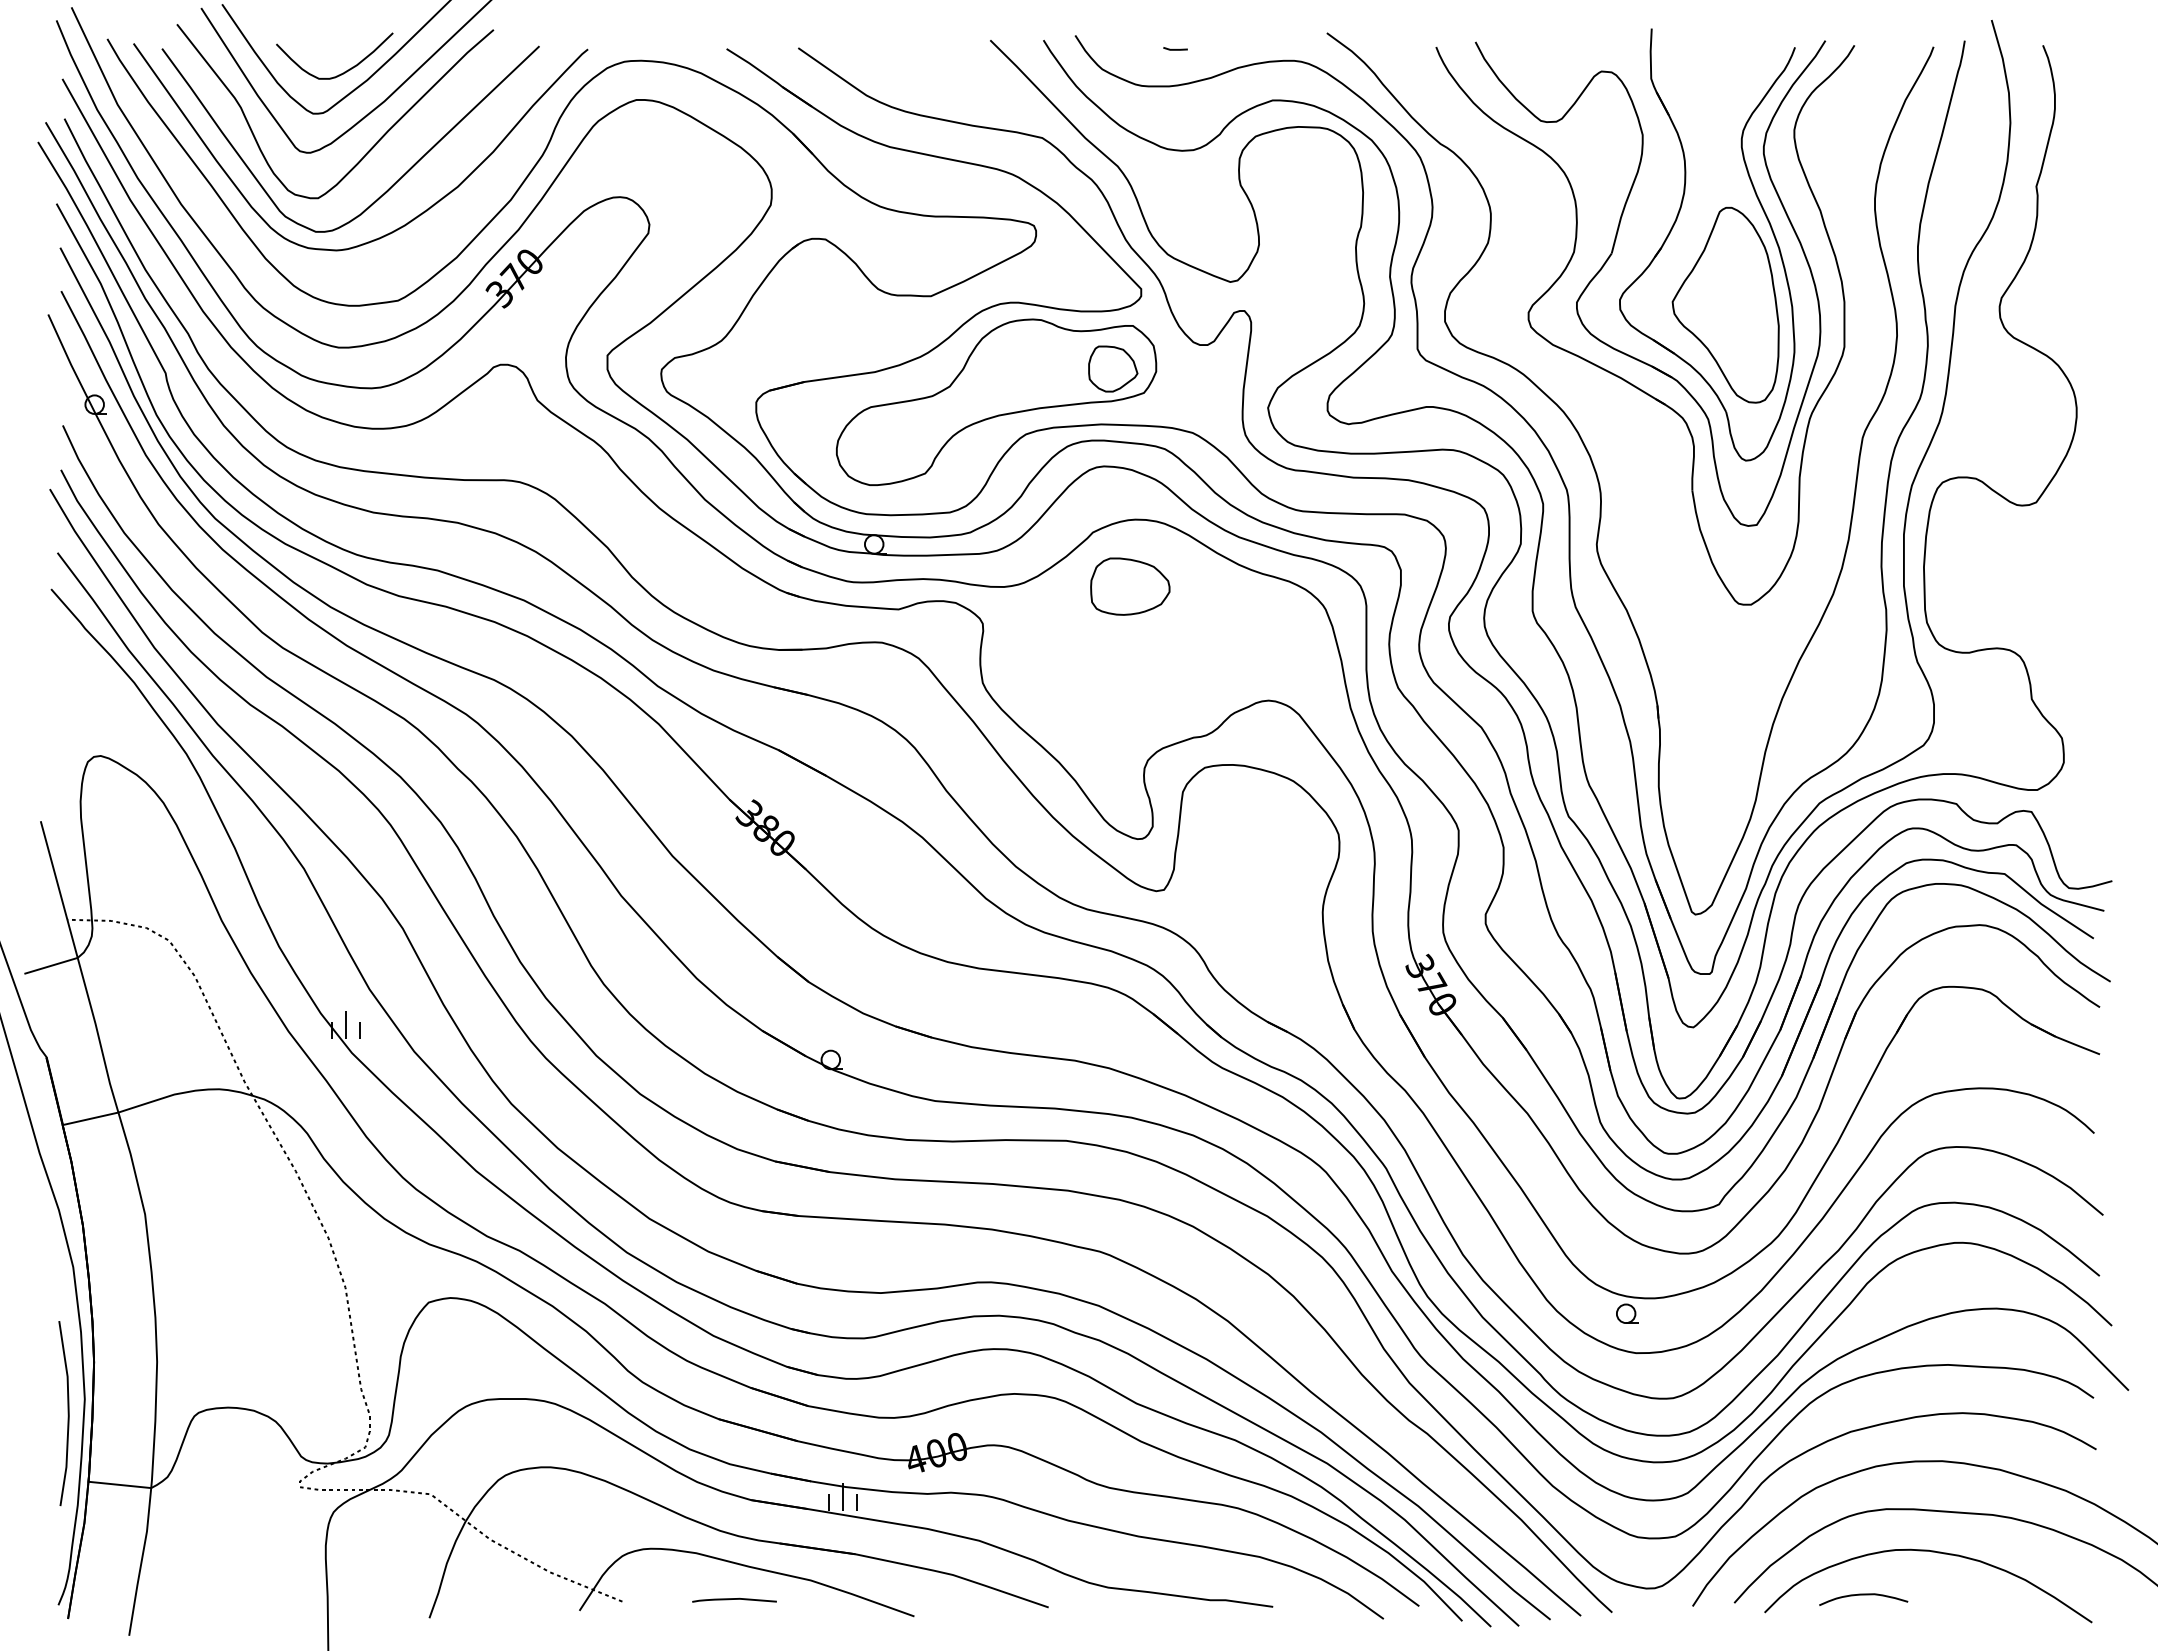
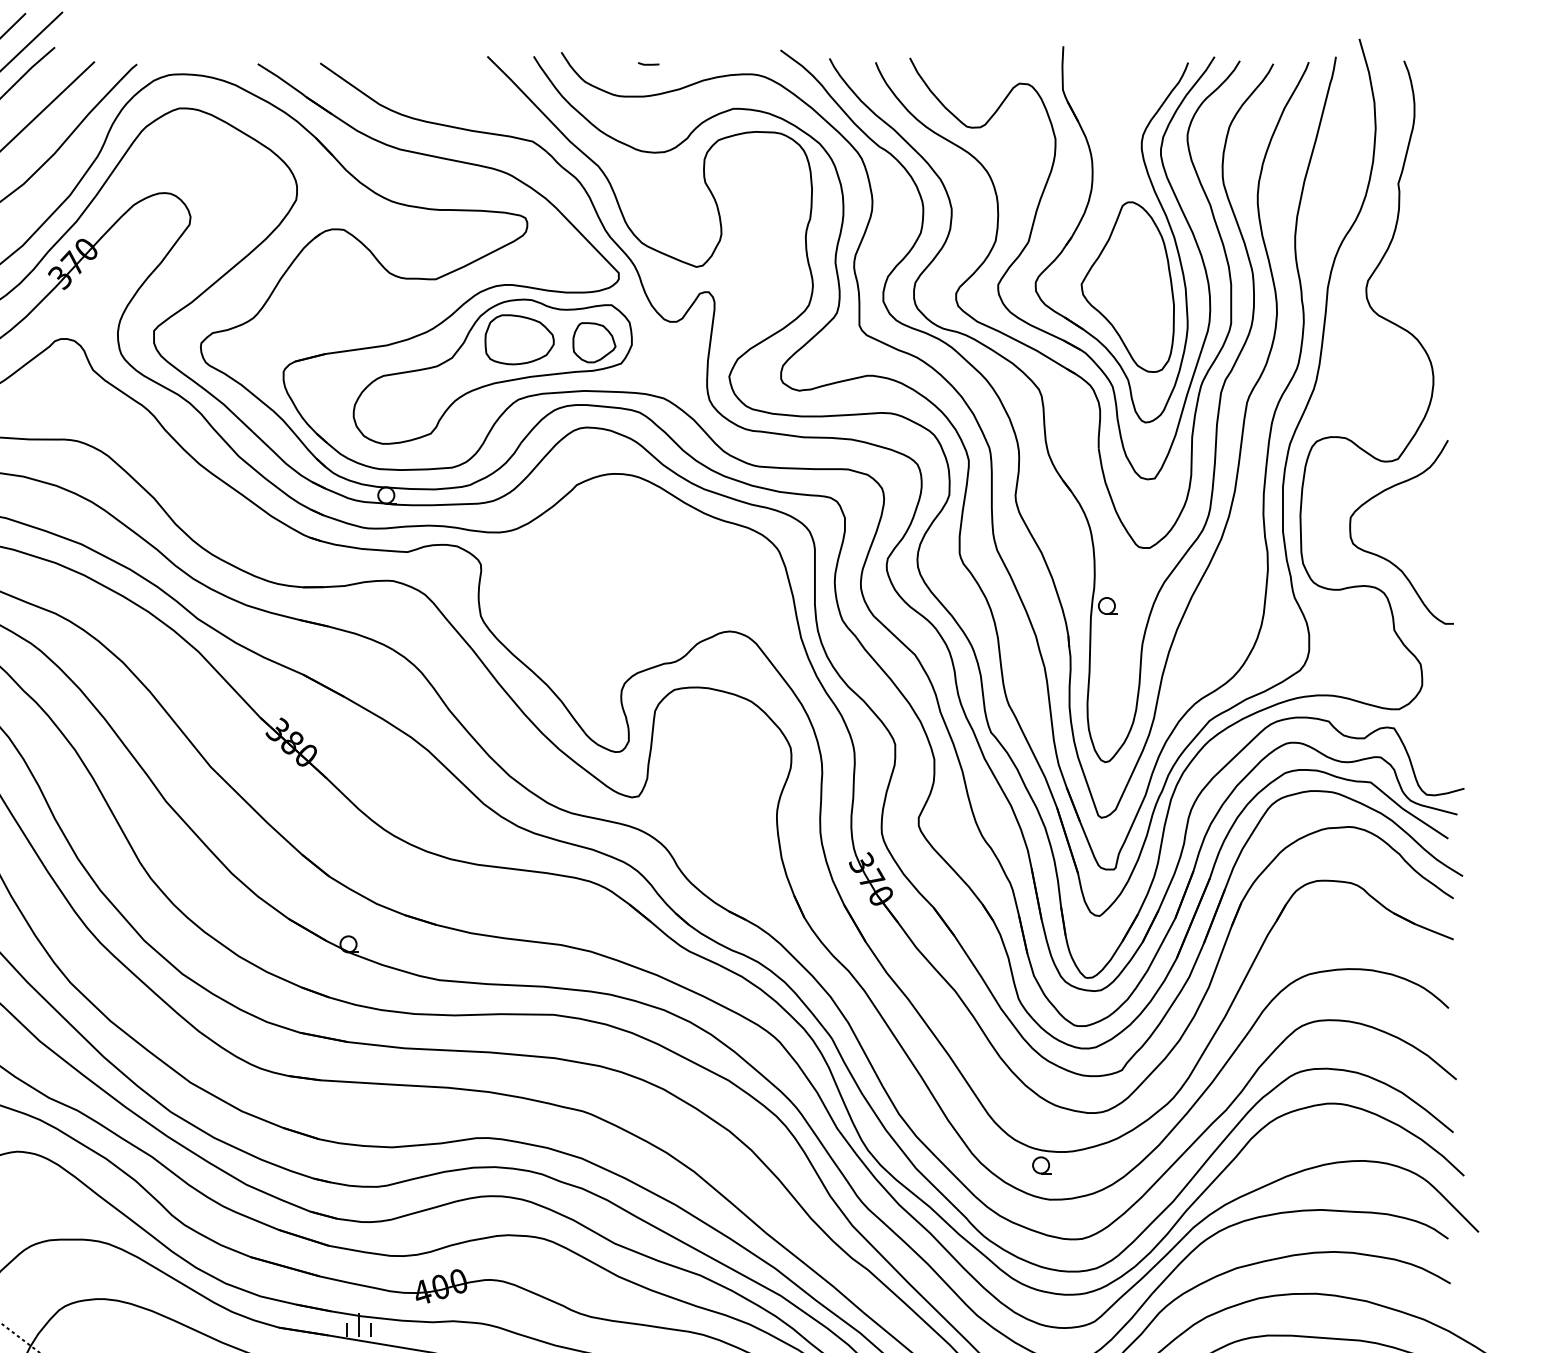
part: (1630, 448) -> (1044, 411), added
part: (1130, 586) -> (519, 339), moved
curve: (2025, 618) -> (1388, 559), added

